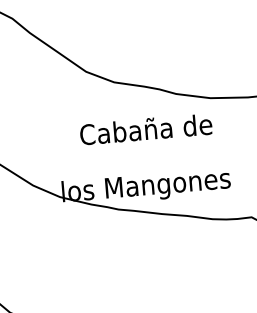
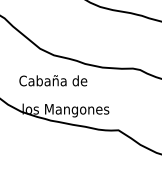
text: (146, 128) -> (53, 80), moved

